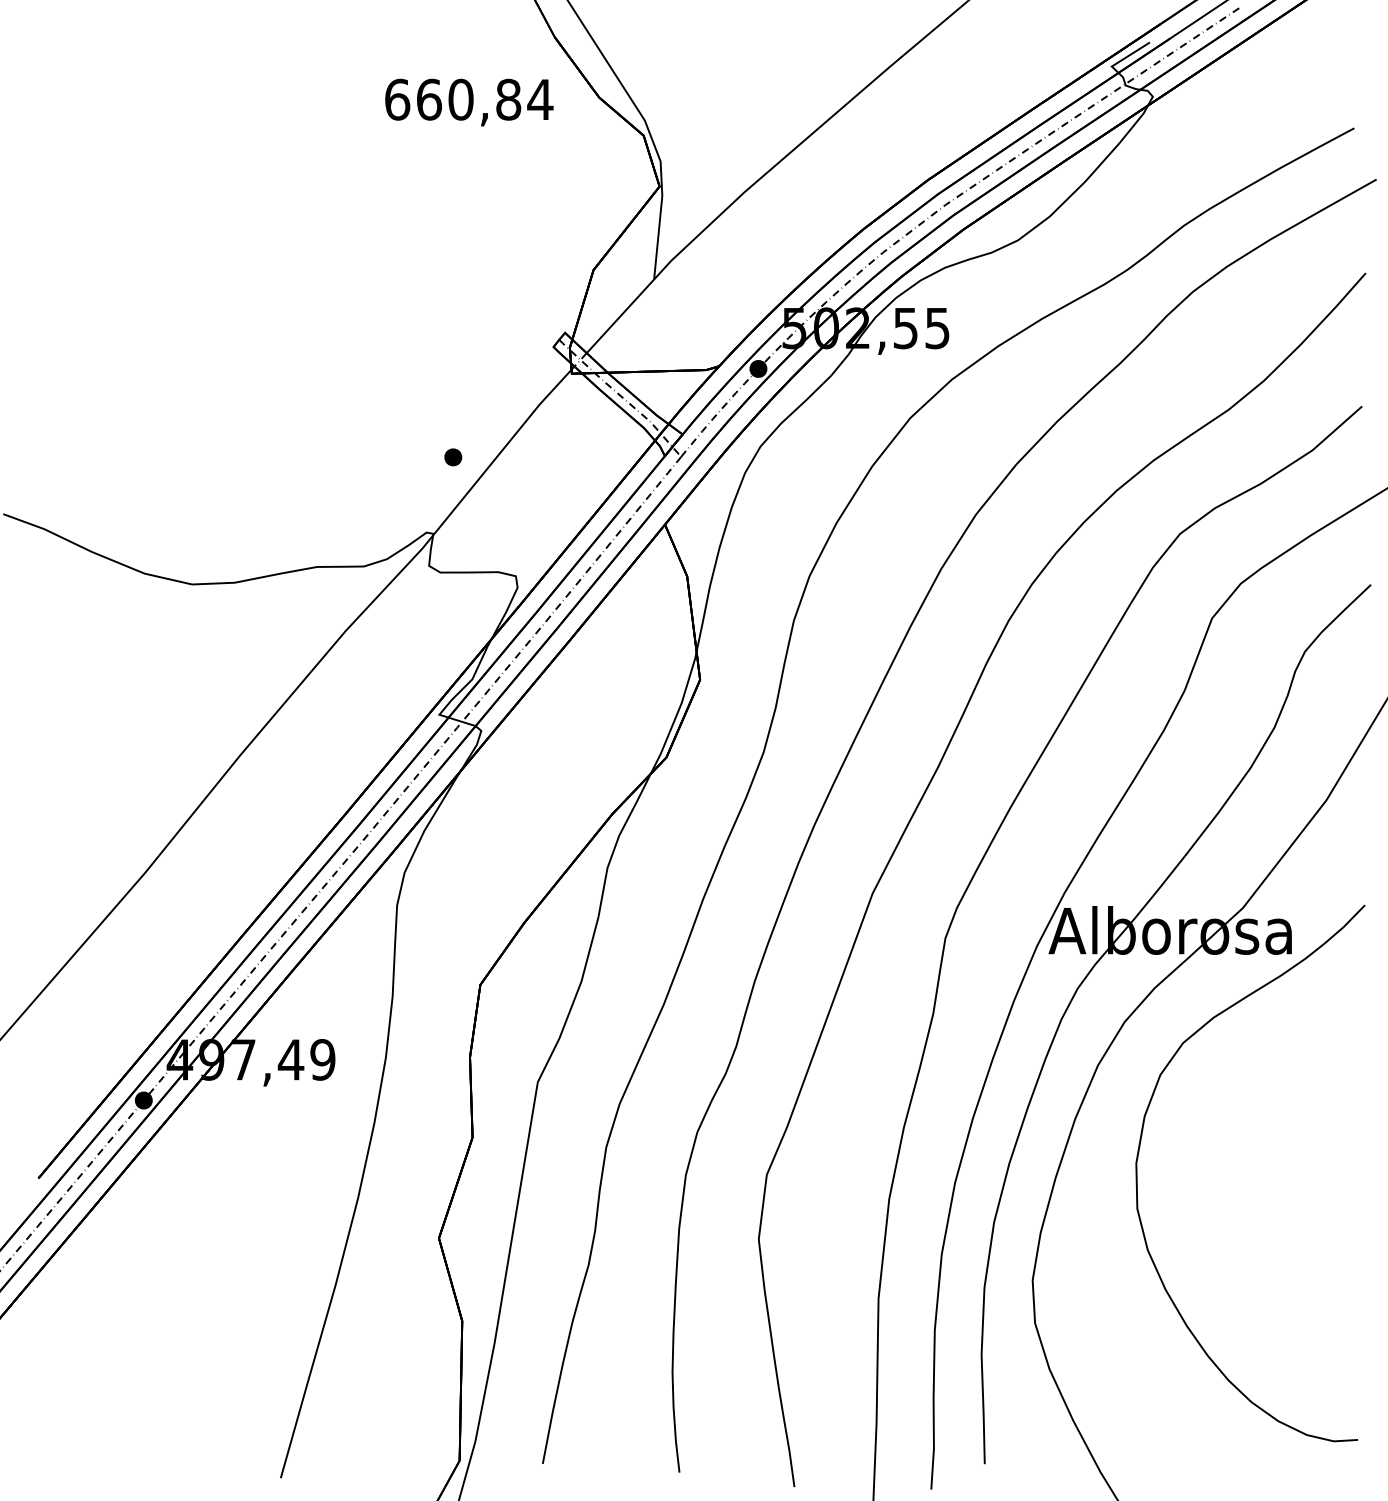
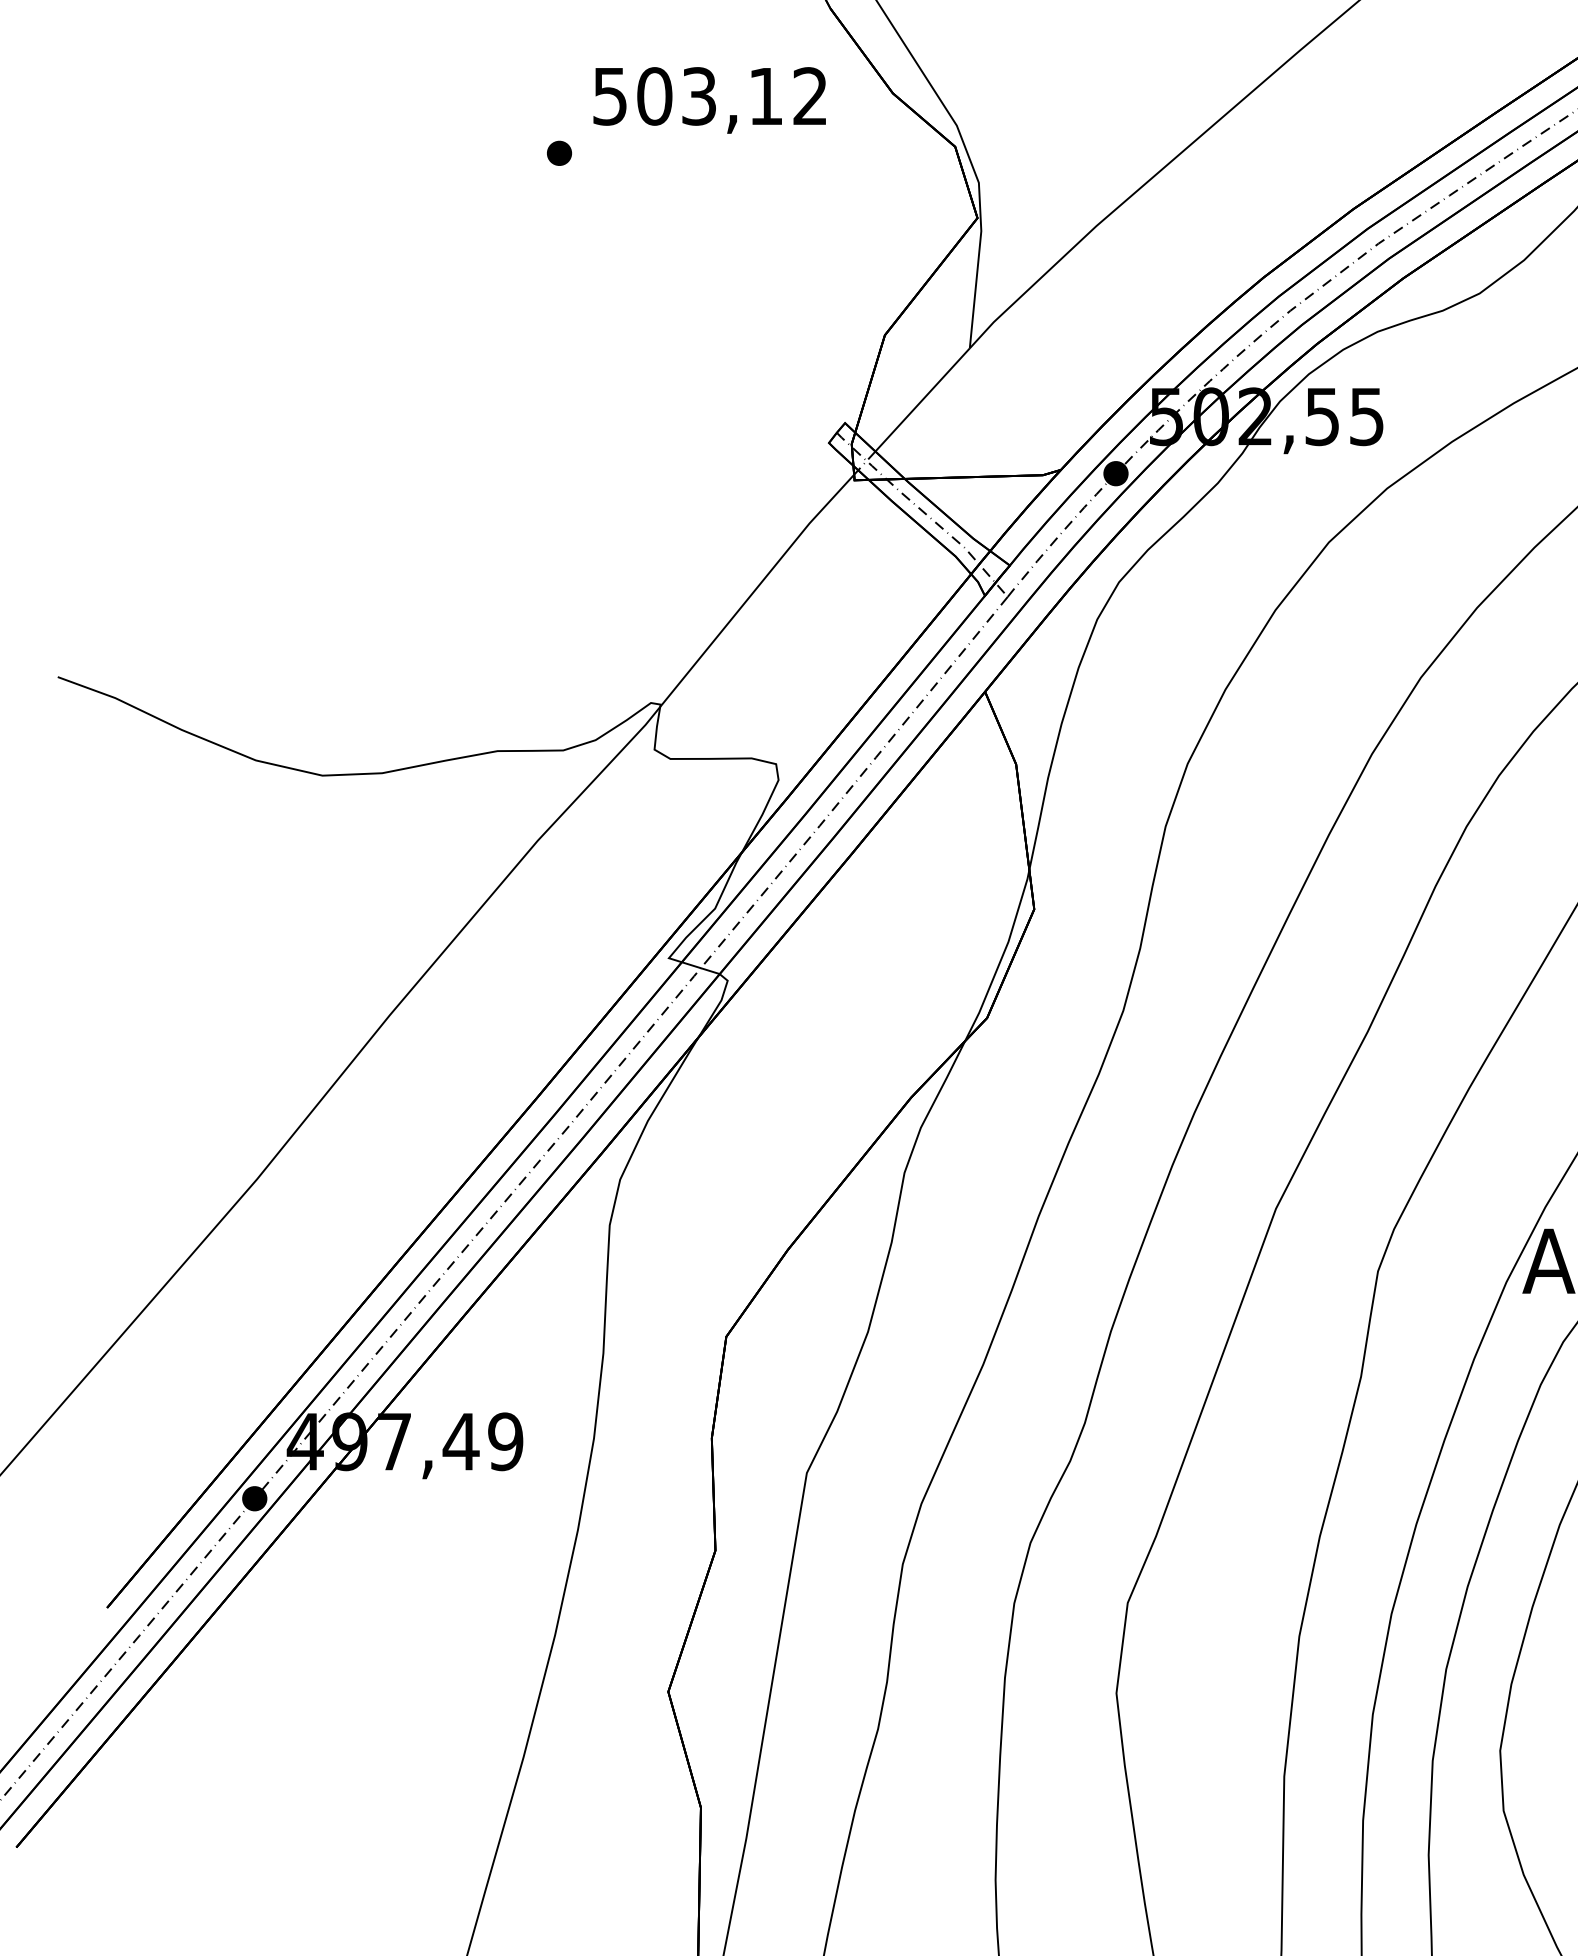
text: (469, 99) -> (711, 96), 660,84 -> 503,12
part: (453, 457) -> (559, 153), moved

